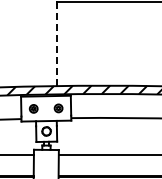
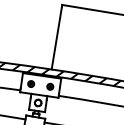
line: (56, 45) -> (56, 38), dashed -> solid

